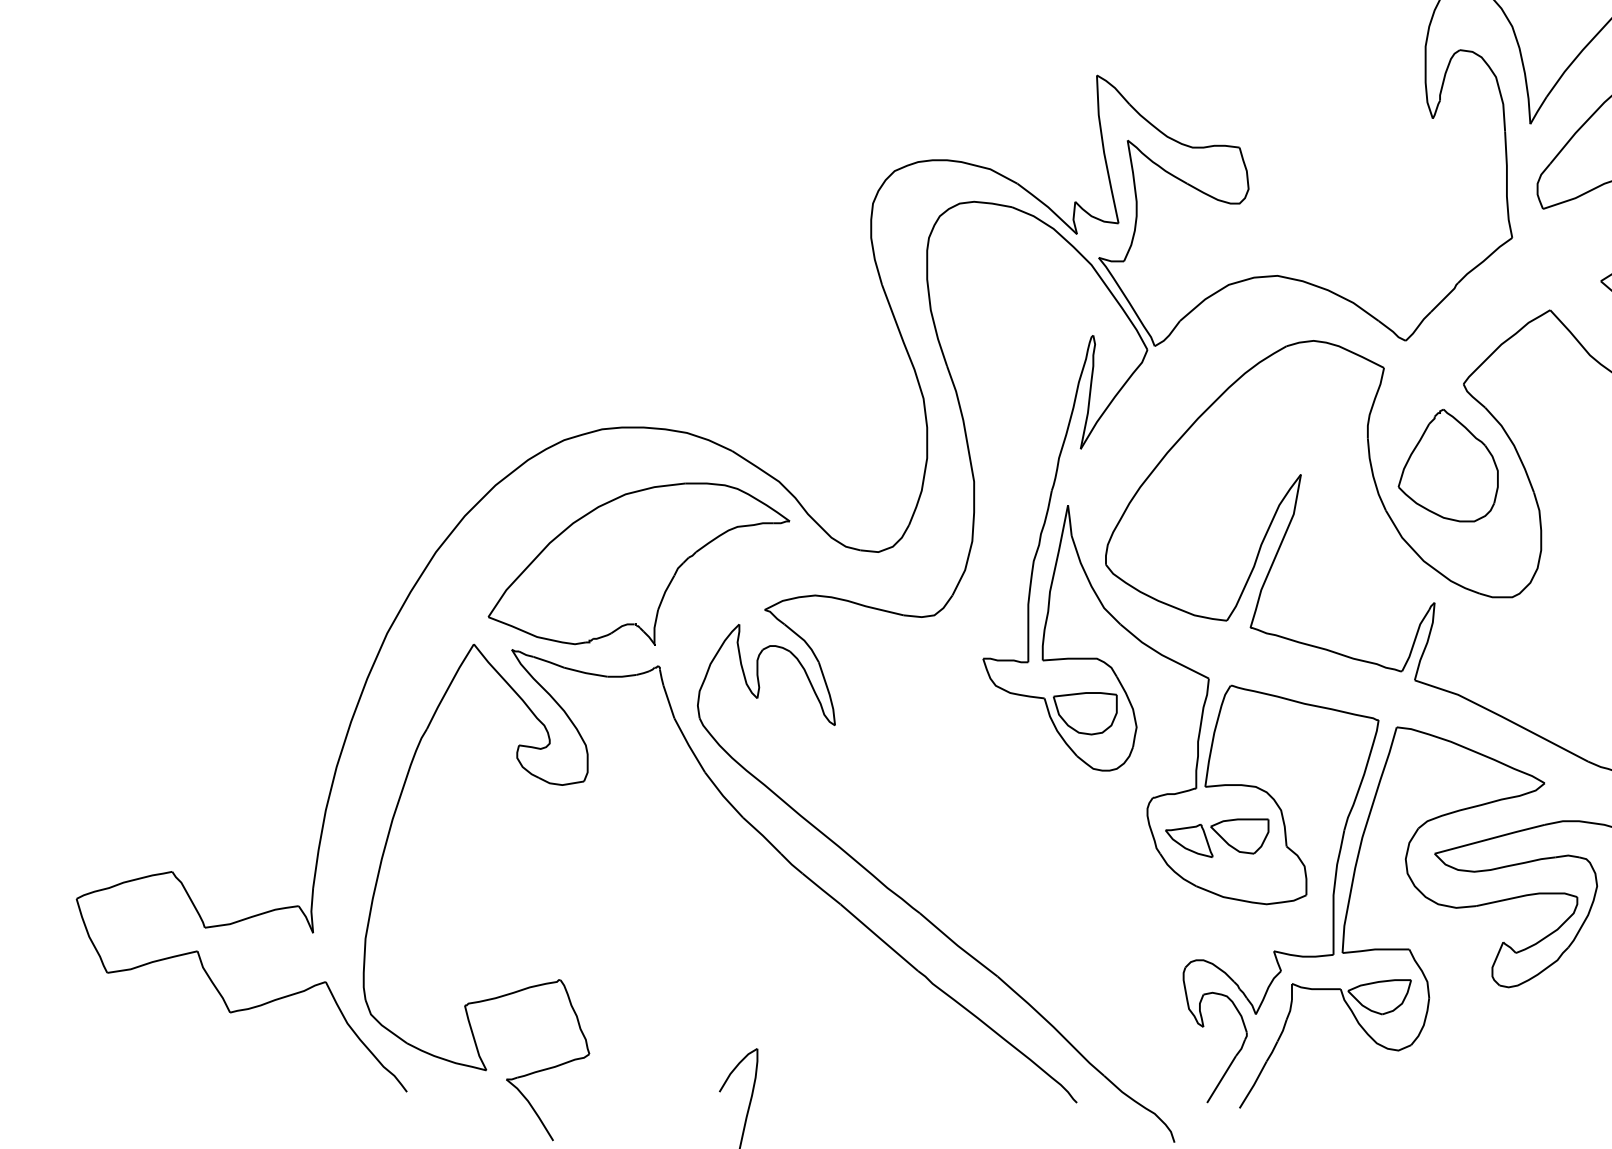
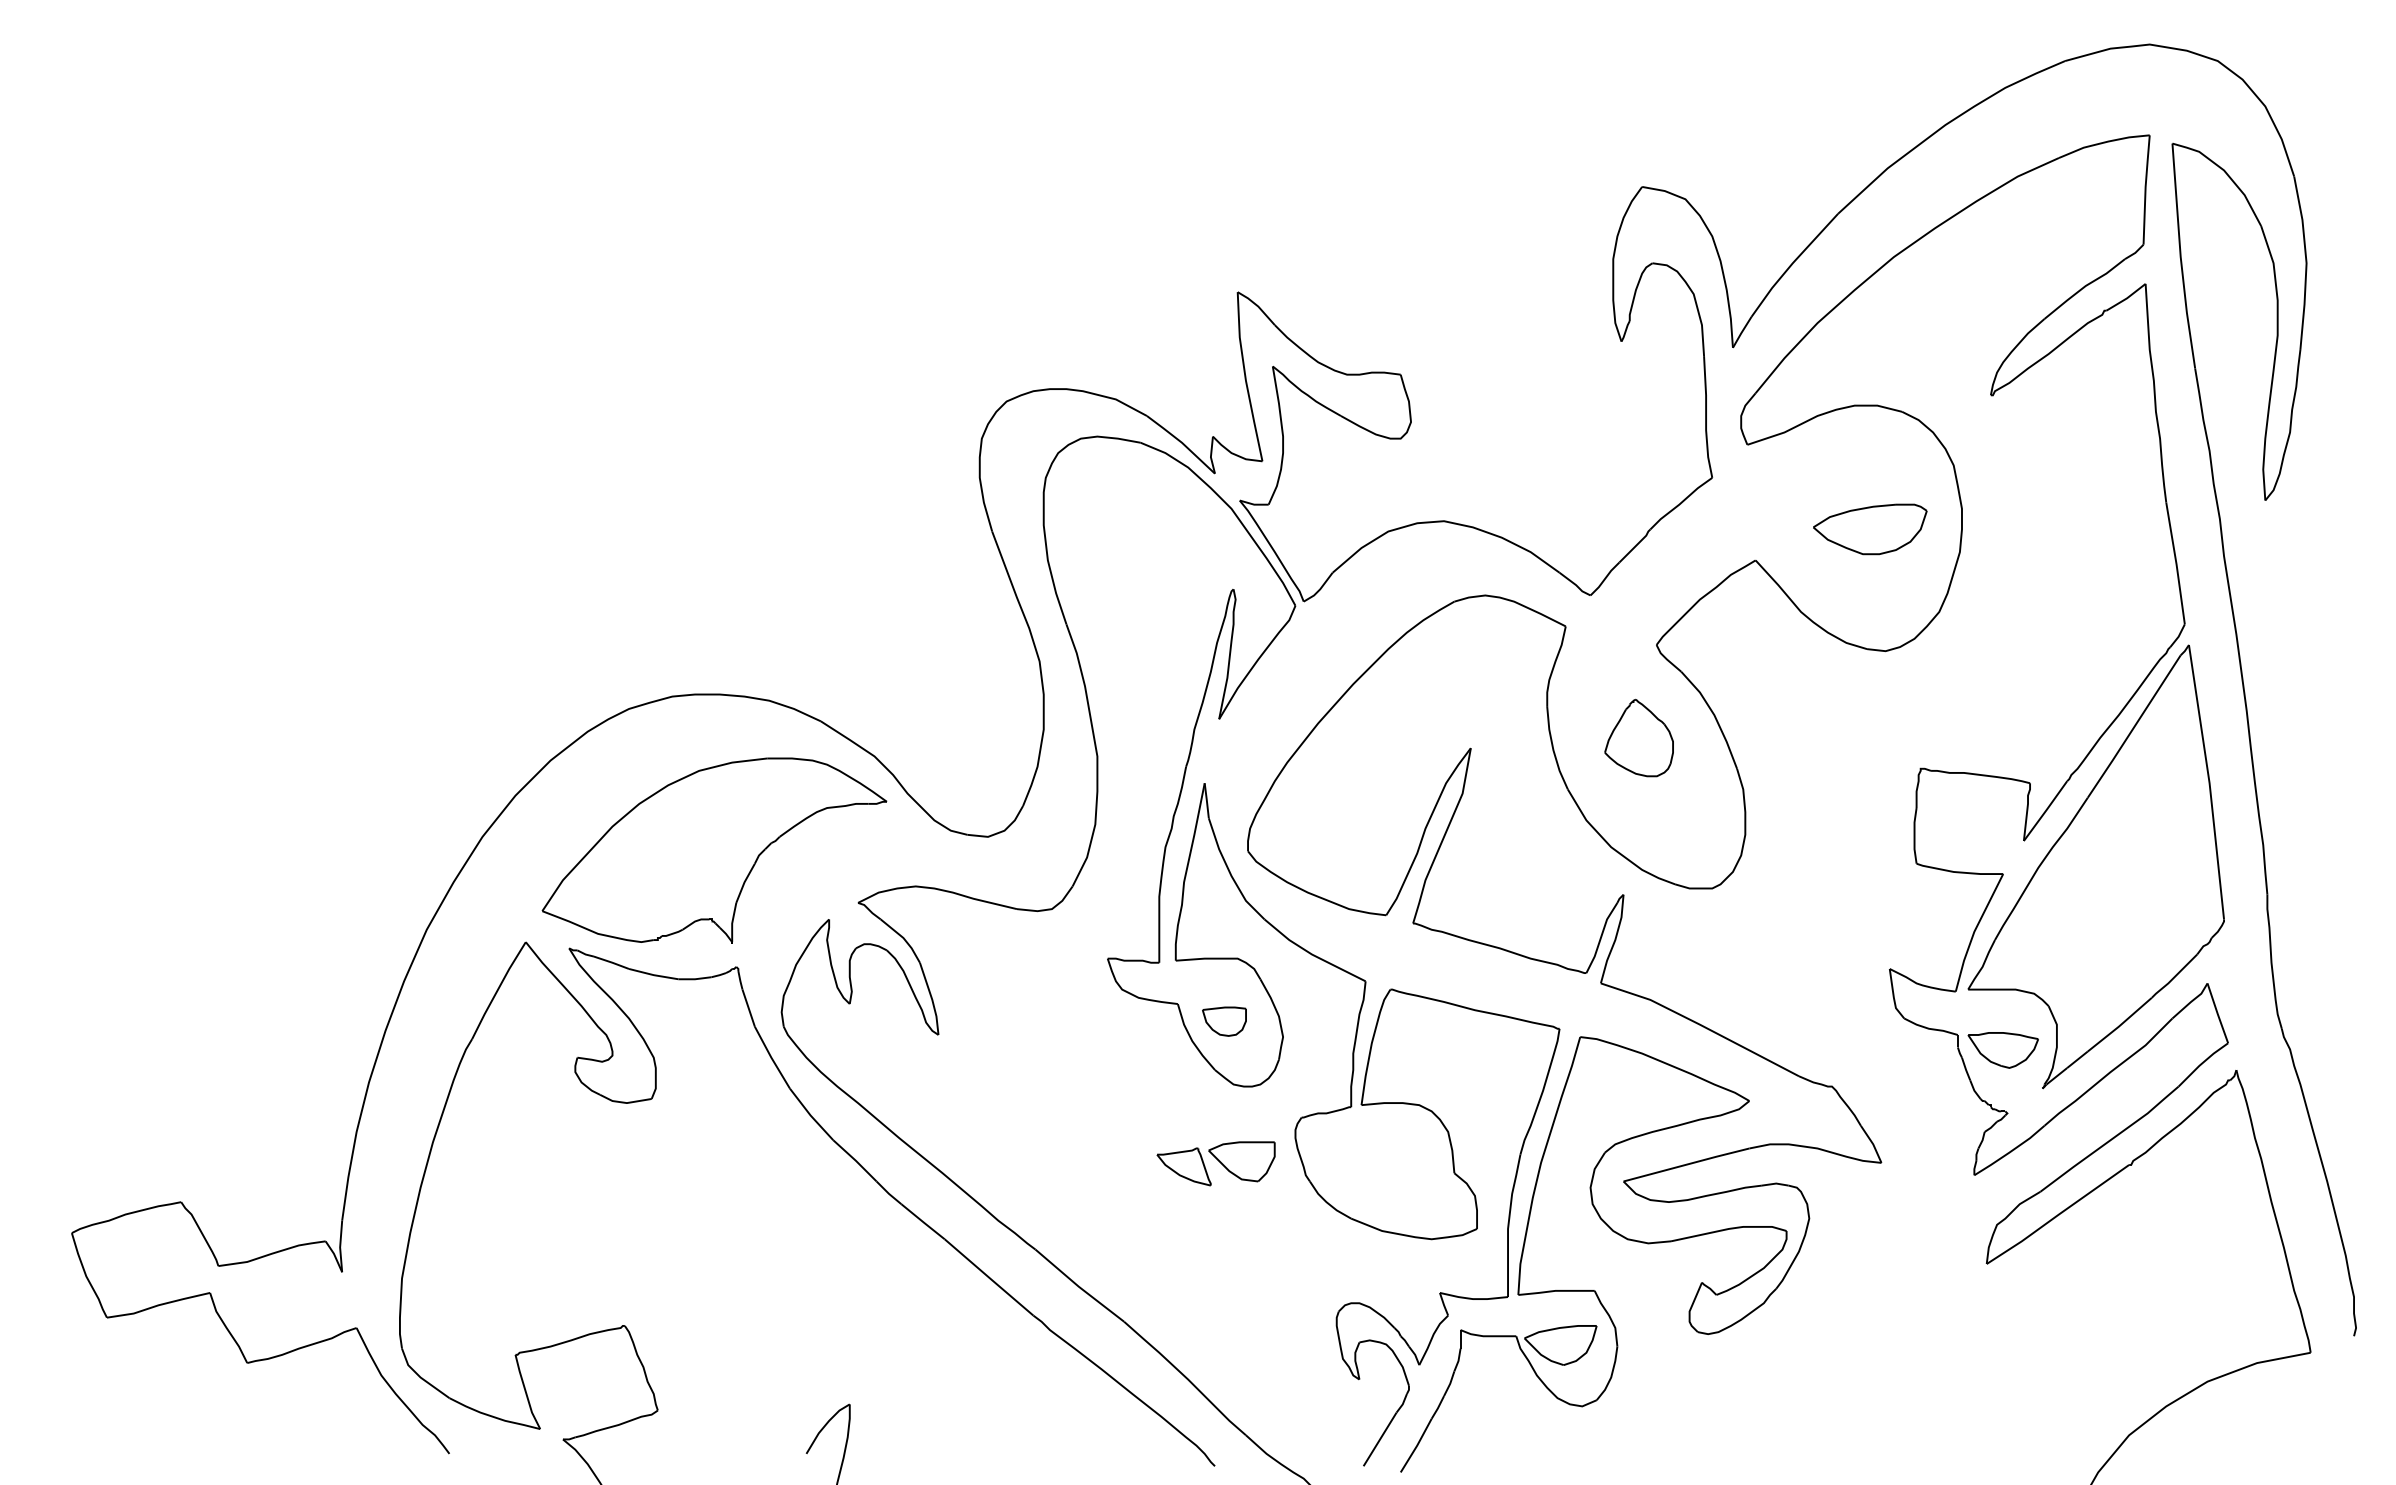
part: (1447, 465) -> (1638, 737), size x0.6
part: (1085, 713) -> (1224, 1021), size x0.6
part: (1216, 837) -> (1215, 1163), moved

